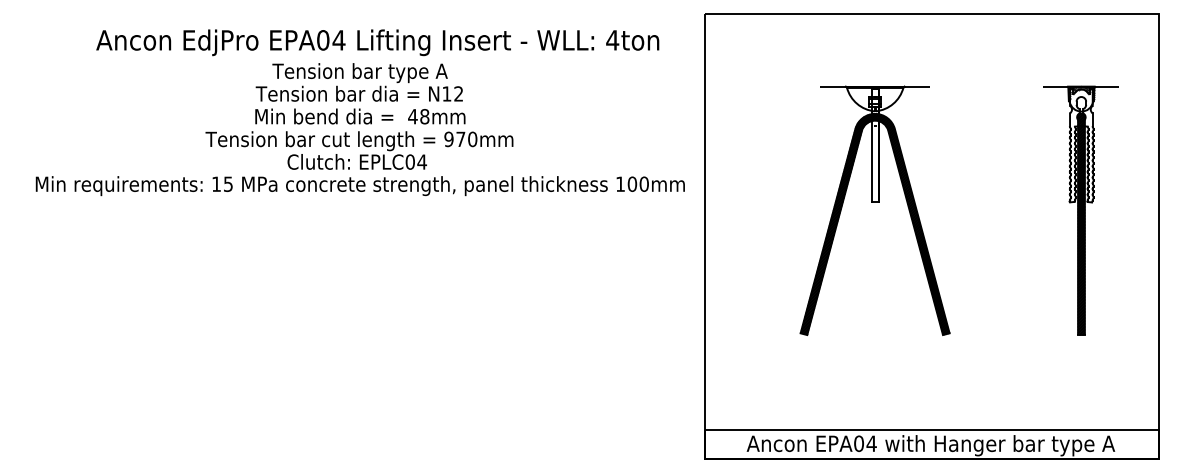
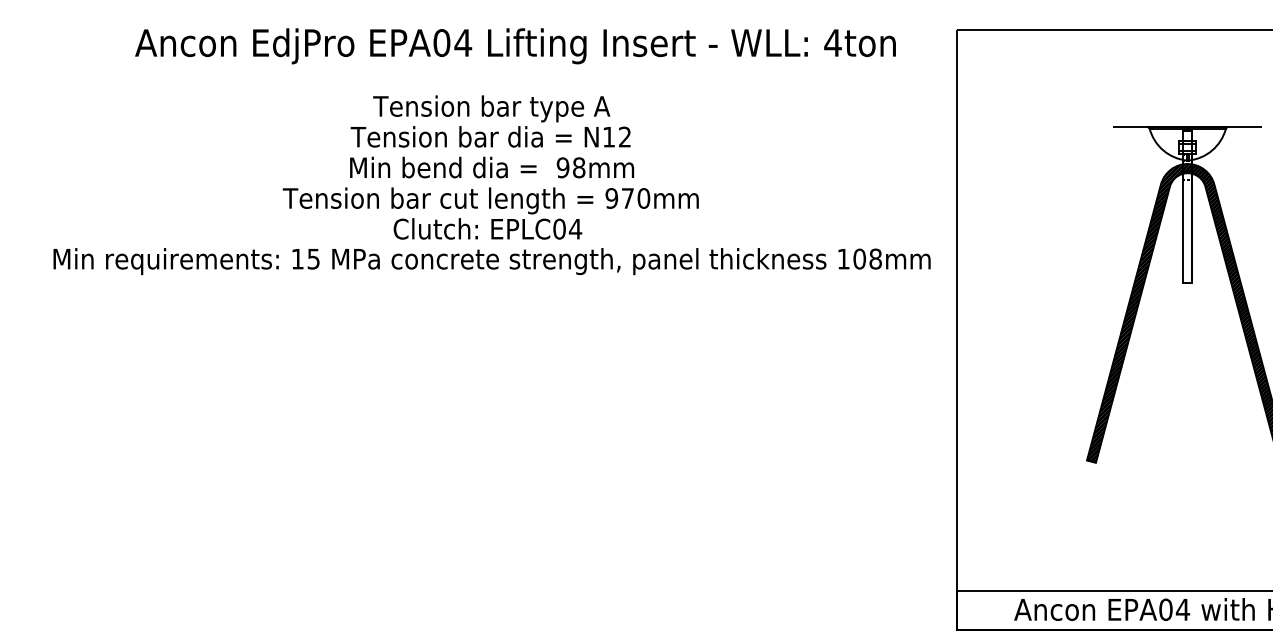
text: (377, 42) -> (515, 45), moved
text: (412, 116) -> (562, 167), 48mm -> 98mm
text: (643, 183) -> (874, 258), 100mm -> 108mm

